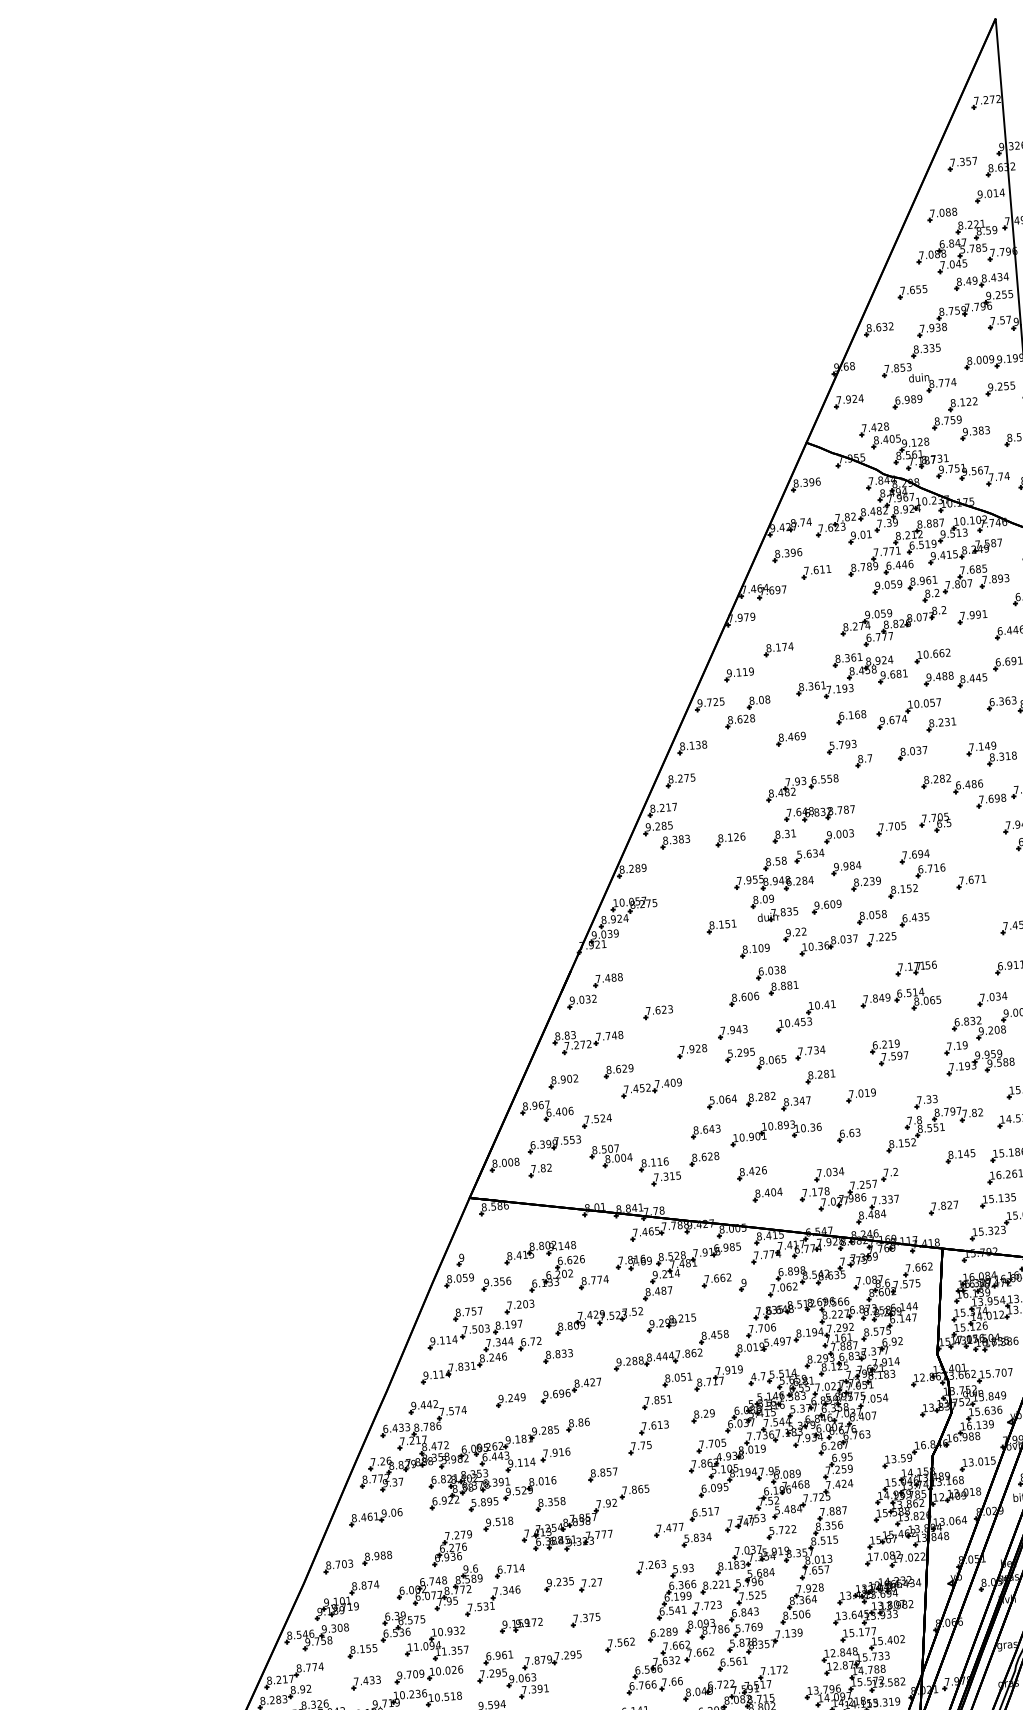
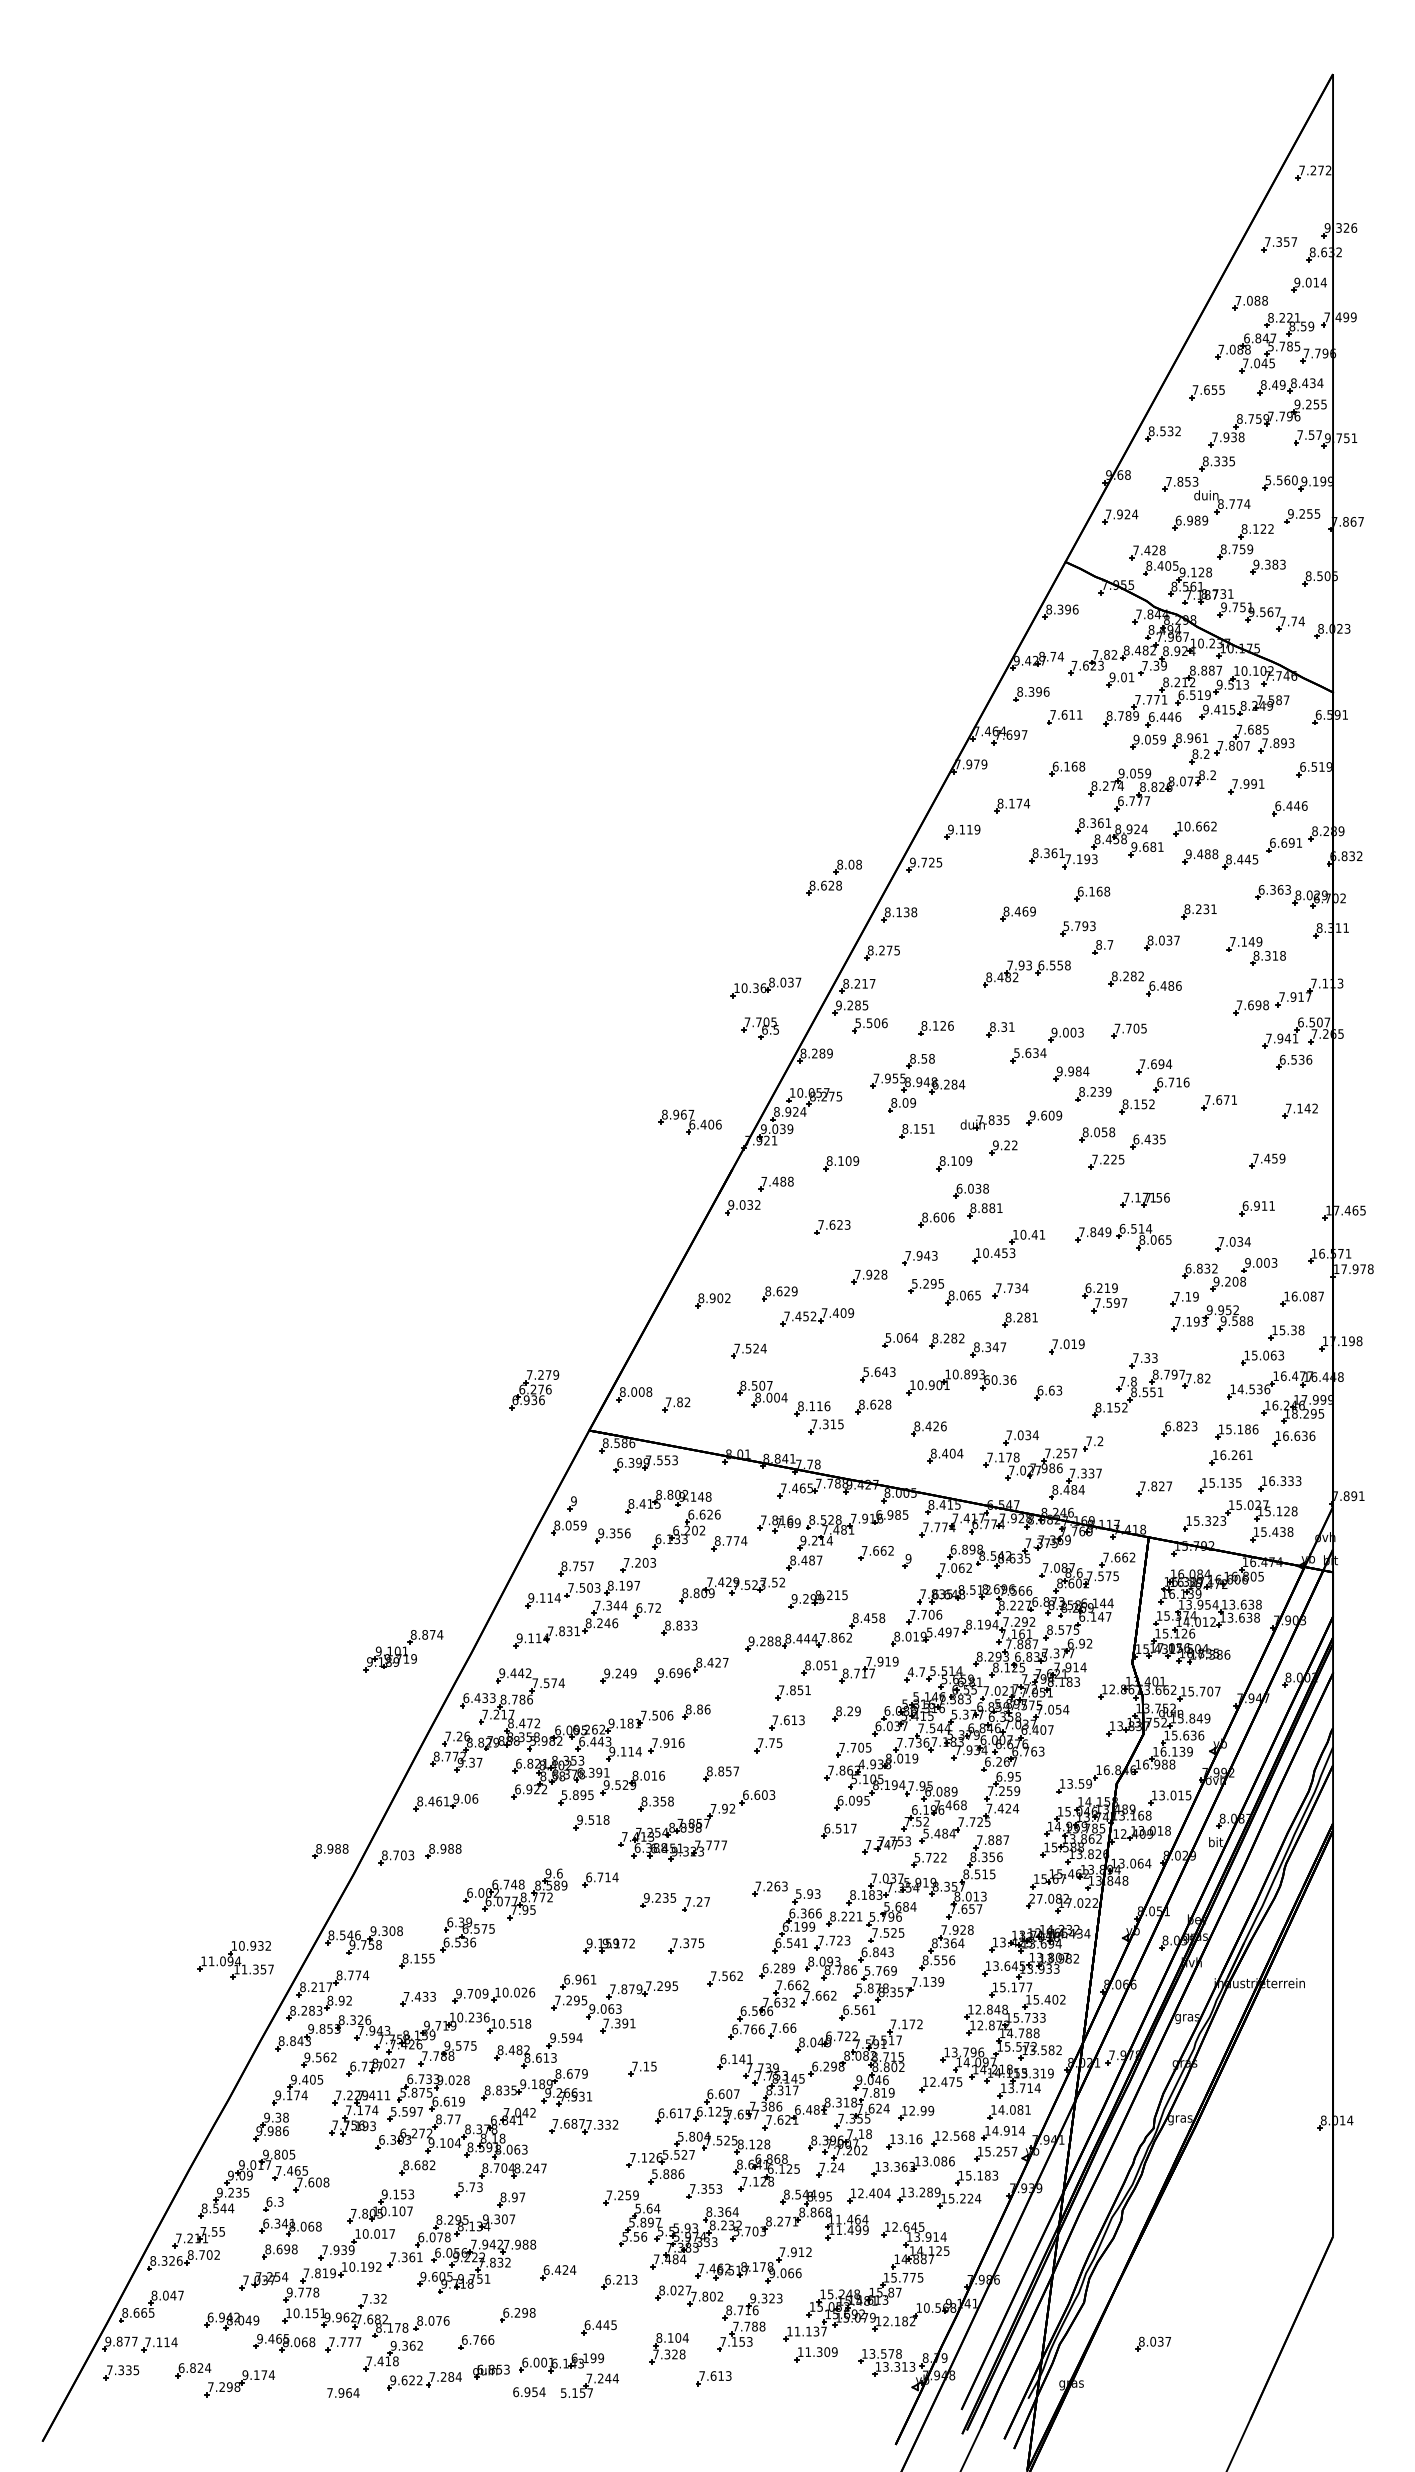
text: (878, 327) -> (1162, 431), 8.632 -> 8.532
text: (980, 360) -> (1281, 480), 8.009 -> 5.560
part: (822, 614) -> (1067, 768), added
part: (747, 711) -> (833, 877), moved
part: (909, 713) -> (1161, 895), removed
part: (951, 783) -> (1144, 983), moved
part: (819, 813) -> (1044, 1005), removed
part: (934, 822) -> (759, 1028), moved
text: (676, 840) -> (871, 1023), 8.383 -> 5.506
part: (773, 882) -> (917, 1083), moved
part: (828, 944) -> (765, 987), moved
part: (661, 958) -> (841, 1163), added
part: (588, 1040) -> (746, 1254), removed
text: (999, 1053) -> (1236, 1310), 9.959 -> 9.952
part: (546, 1110) -> (689, 1121), moved
text: (796, 1128) -> (986, 1379), 10.36 -> 60.36
text: (696, 1129) -> (866, 1371), 8.643 -> 5.643
part: (554, 1144) -> (645, 1463), moved
text: (962, 1154) -> (1181, 1426), 8.145 -> 6.823
text: (545, 1430) -> (657, 1715), 9.285 -> 7.506
text: (636, 1489) -> (759, 1794), 7.865 -> 6.603
part: (682, 1534) -> (810, 1853), removed
part: (452, 1548) -> (534, 1390), moved
text: (869, 1556) -> (1031, 1897), 17.082 -> 27.082
part: (283, 1565) -> (330, 1851), added
part: (347, 1600) -> (403, 1651), moved
part: (492, 1600) -> (577, 1913), removed
text: (801, 1614) -> (944, 1960), 8.506 -> 8.556
part: (436, 1644) -> (235, 1960), moved

